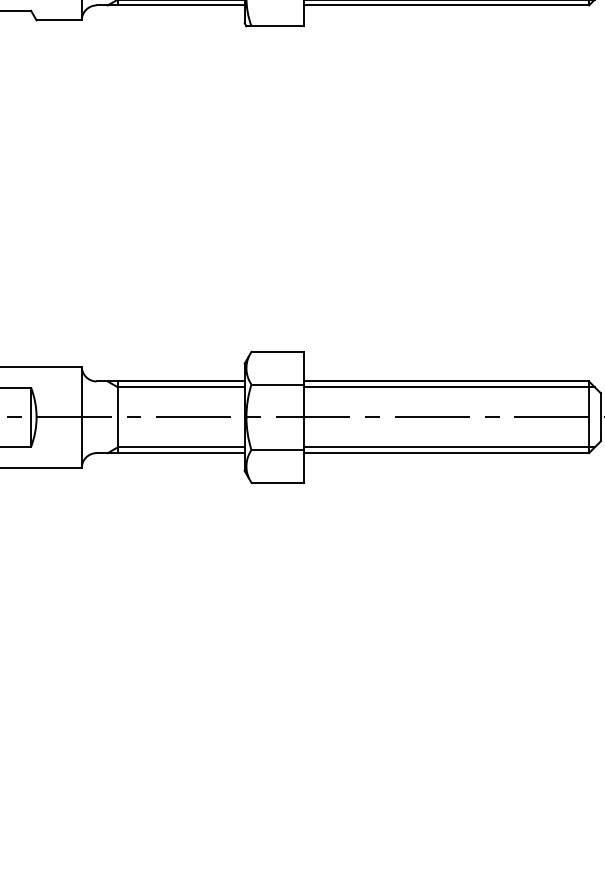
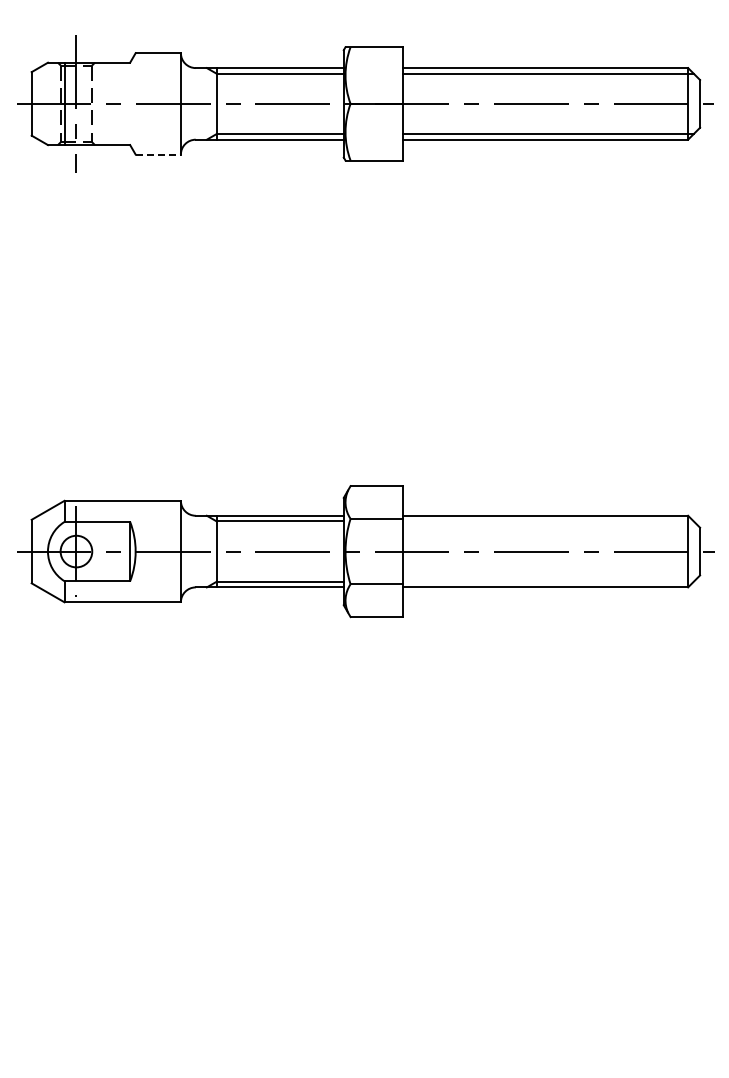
line: (59, 20) -> (158, 154), solid -> dashed
line: (449, 387) -> (548, 521), removed
line: (449, 447) -> (548, 581), removed

